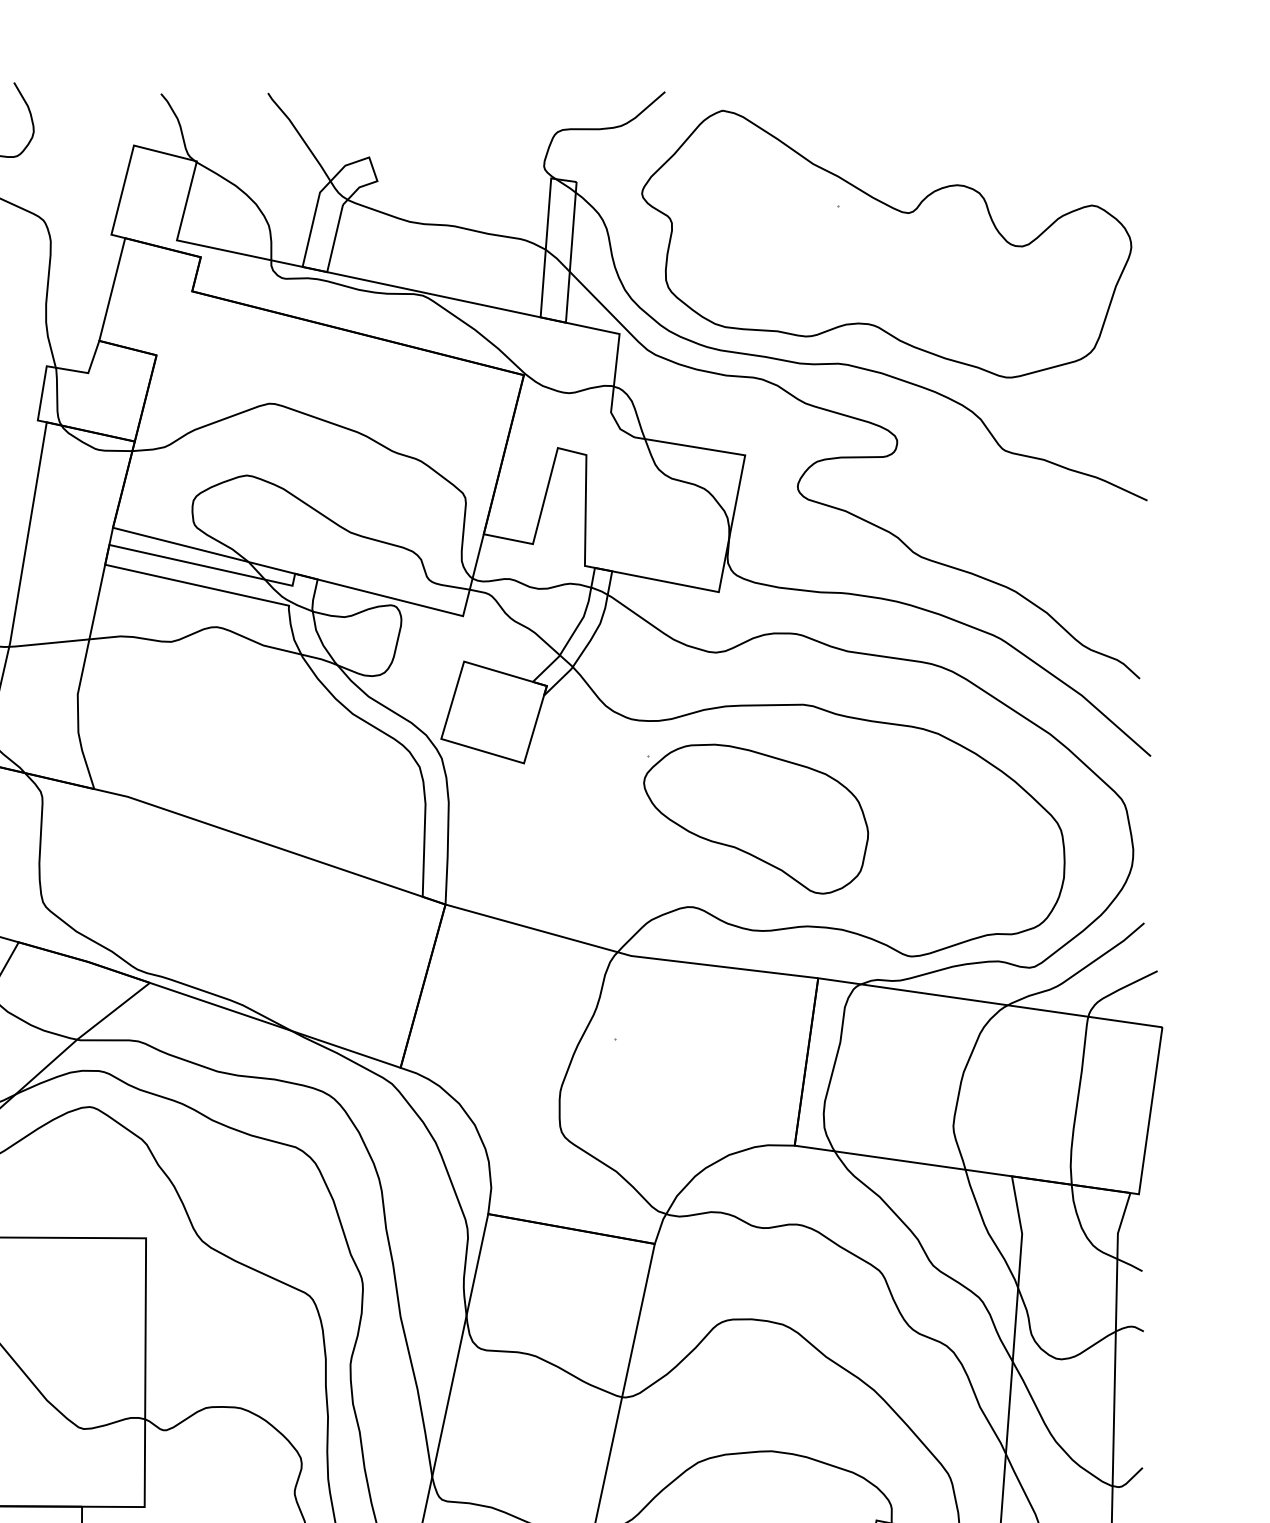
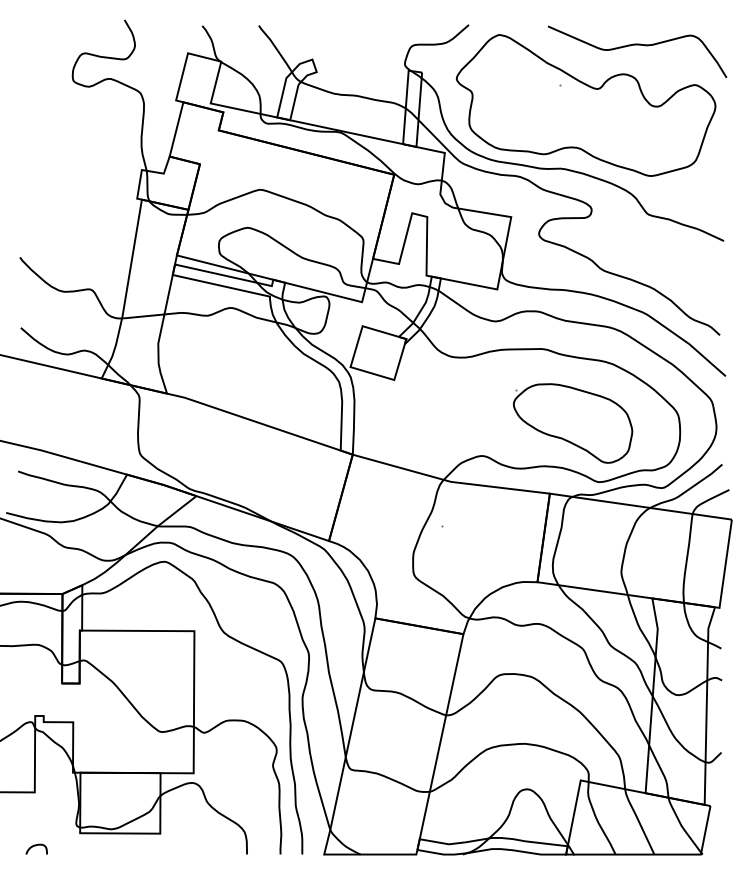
curve: (983, 130) -> (637, 45), added
part: (755, 819) -> (572, 423), moved

